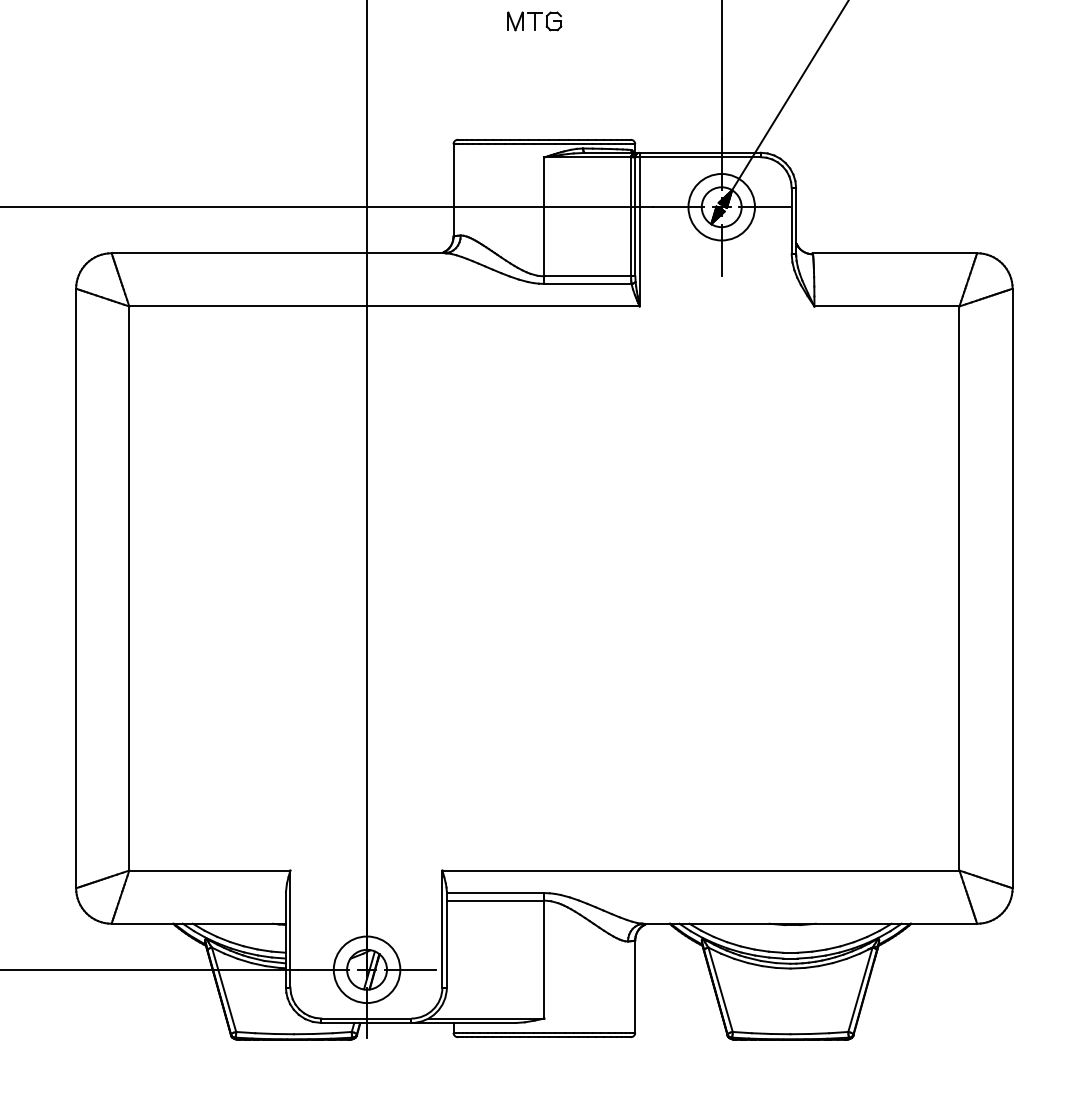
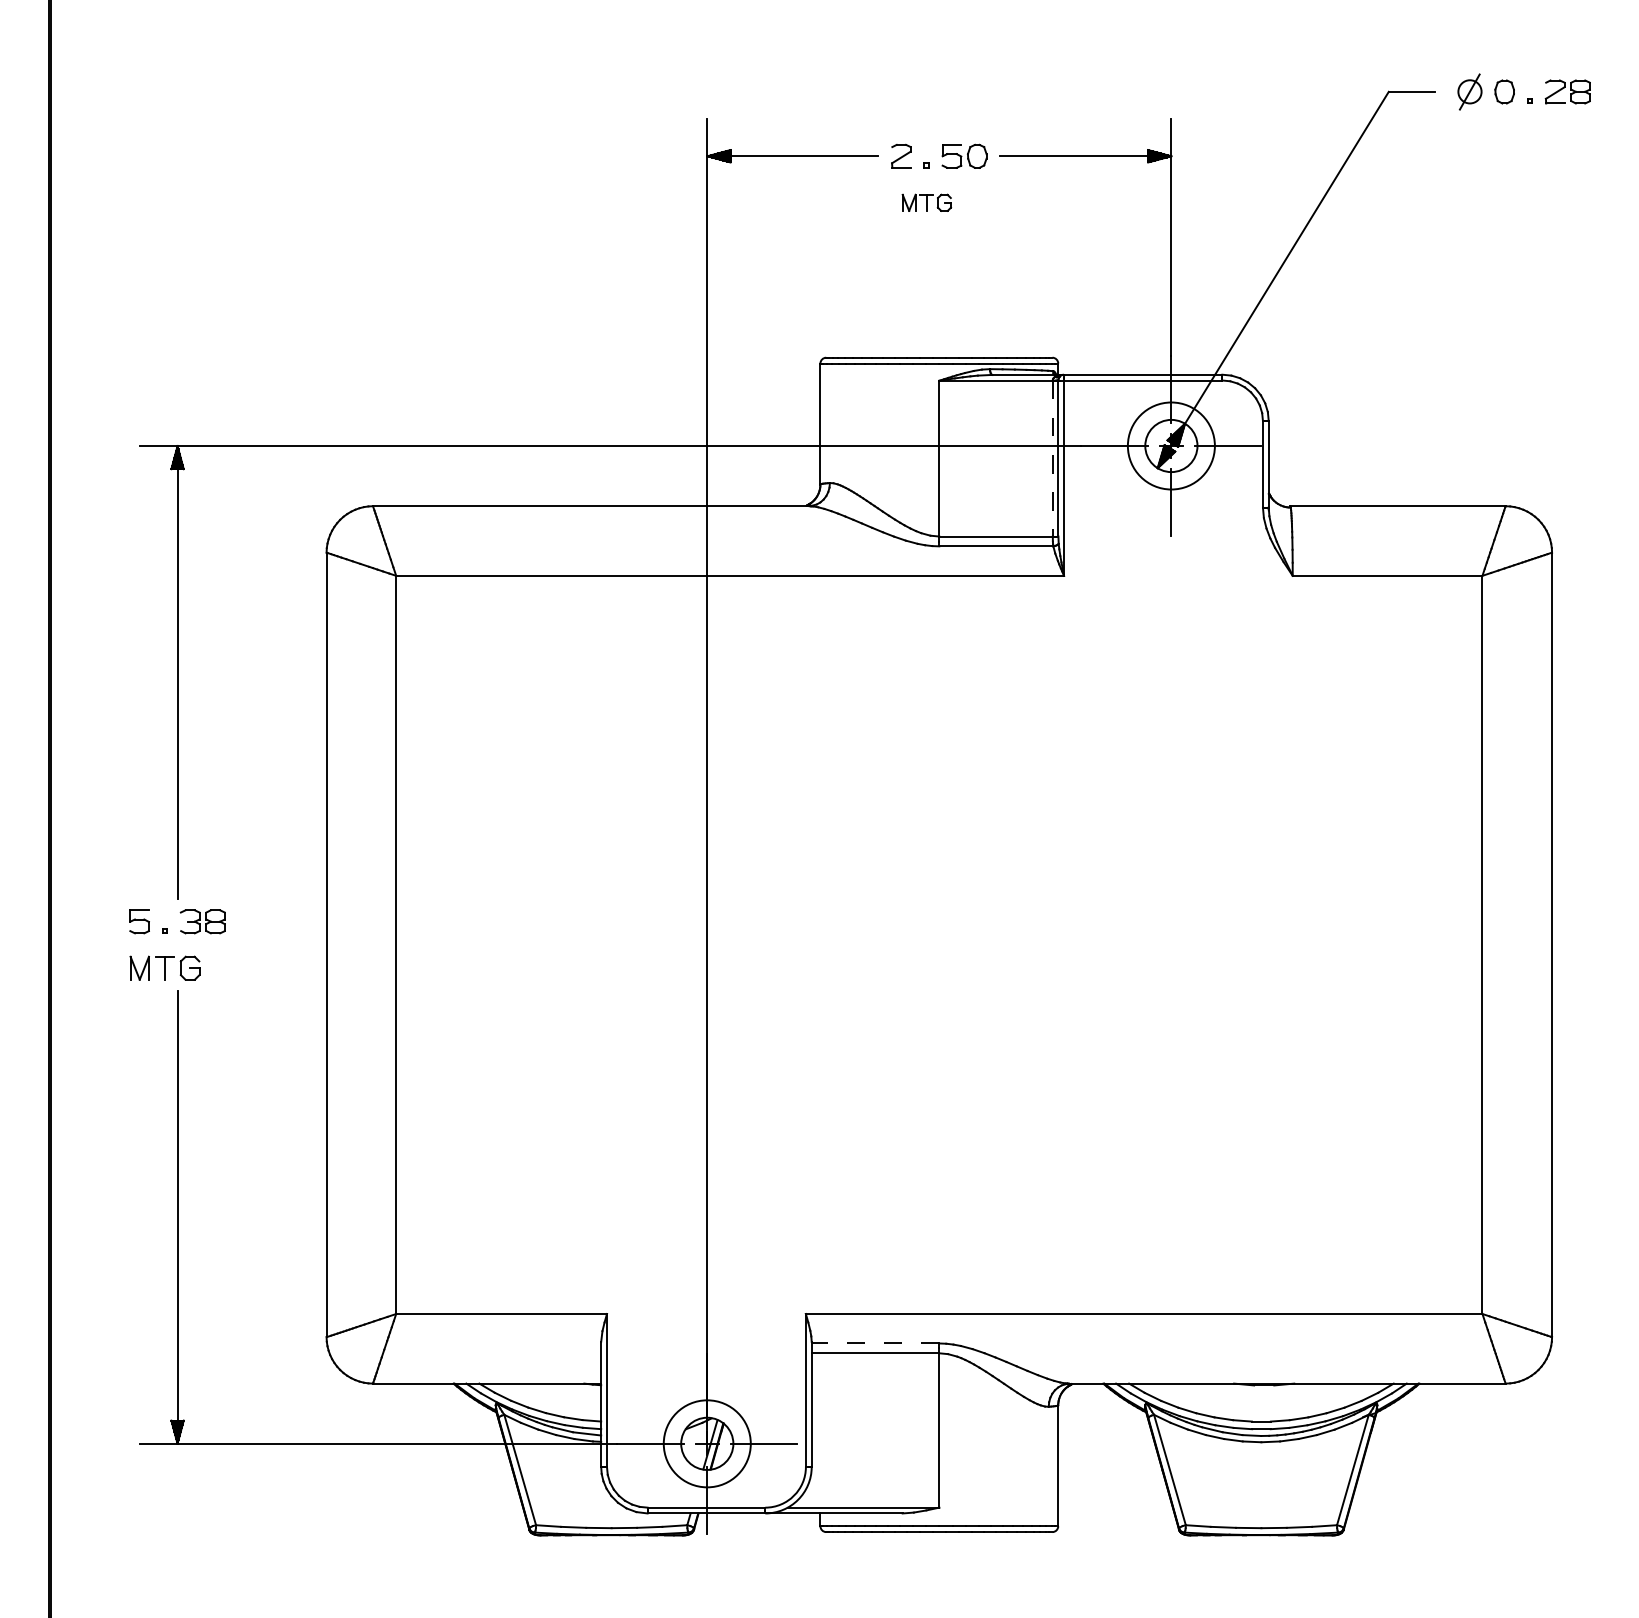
part: (534, 21) -> (926, 202), size x0.7
line: (630, 216) -> (1052, 458), solid -> dashed
line: (495, 893) -> (875, 1343), solid -> dashed

